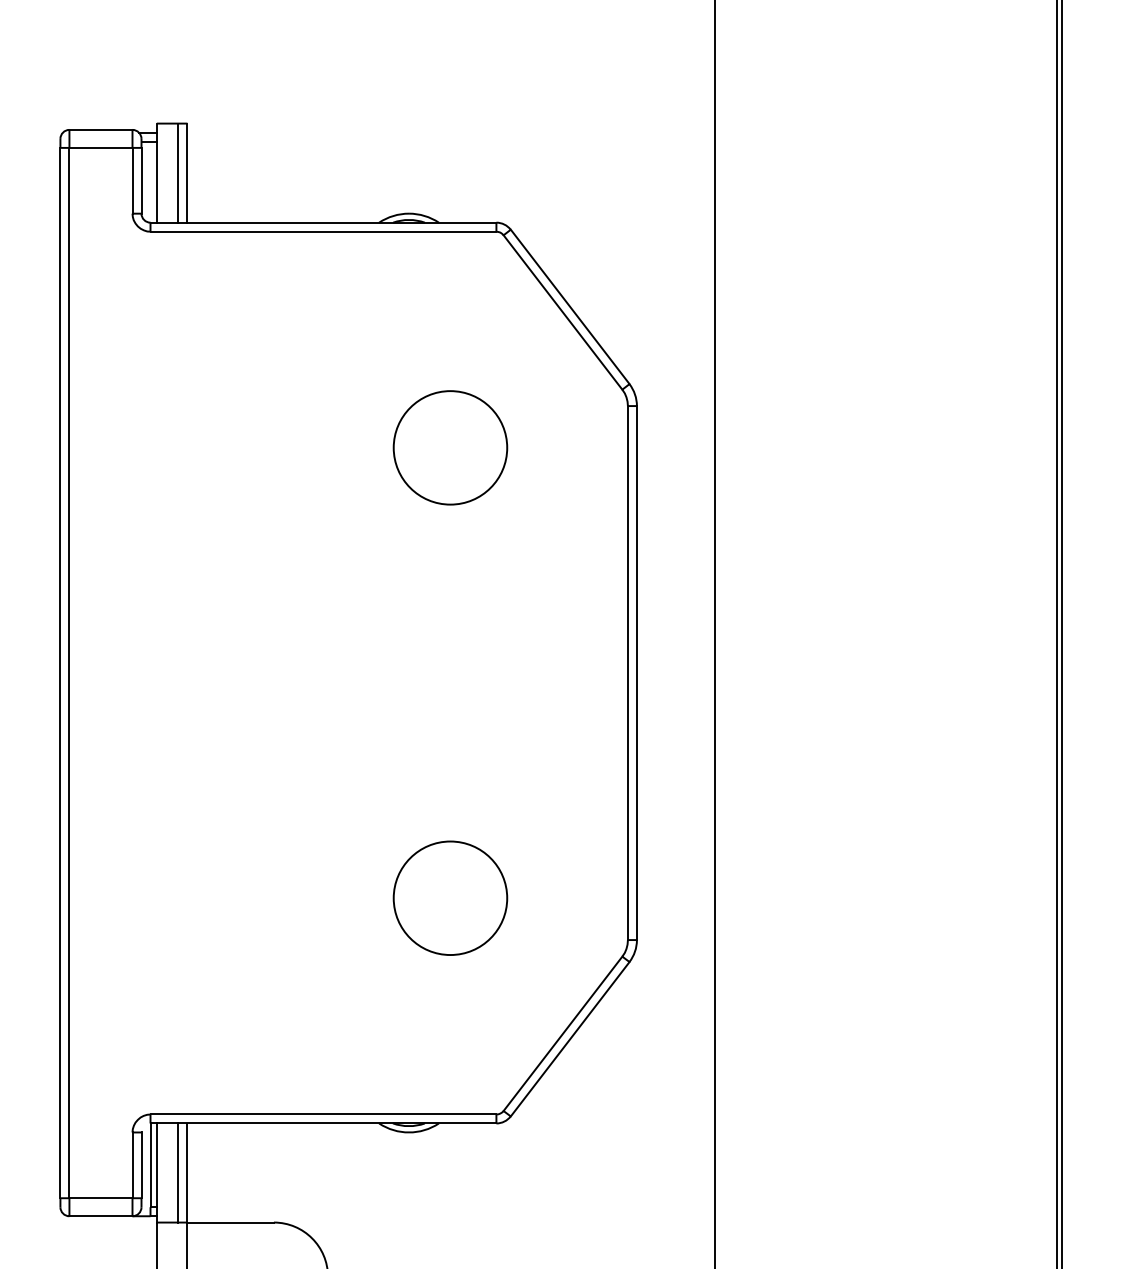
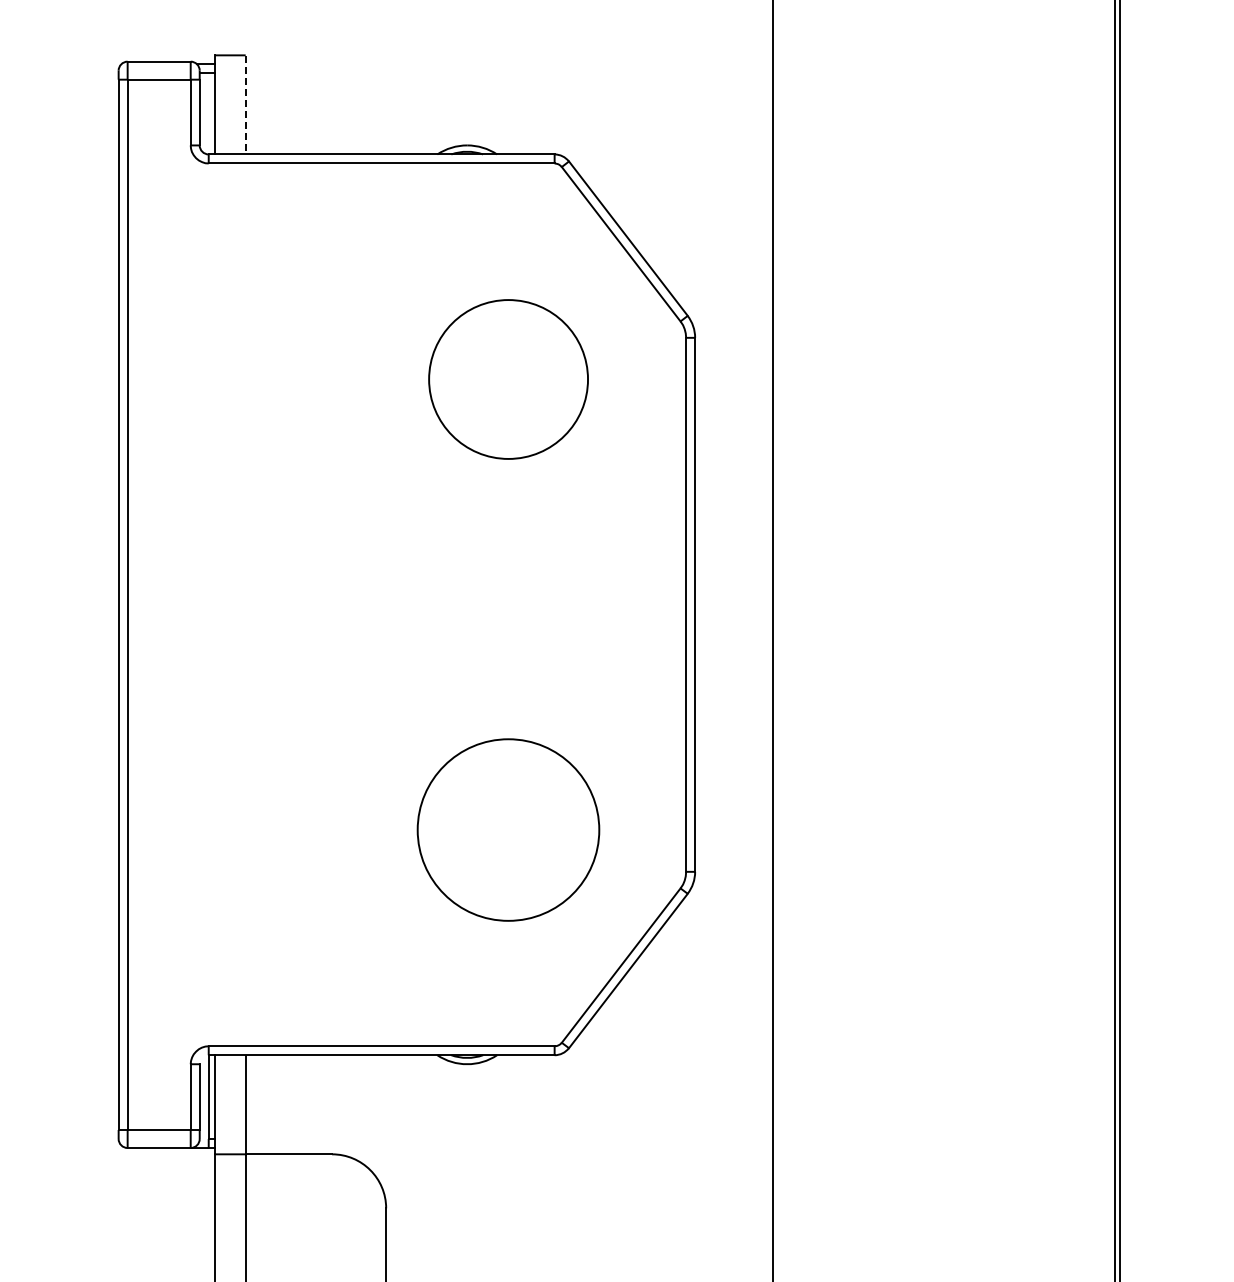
line: (178, 172) -> (236, 104), removed
line: (187, 173) -> (245, 105), solid -> dashed
circle: (450, 447) -> (508, 379), size x1.4
circle: (450, 897) -> (508, 829), size x1.6
line: (178, 1172) -> (236, 1104), removed

